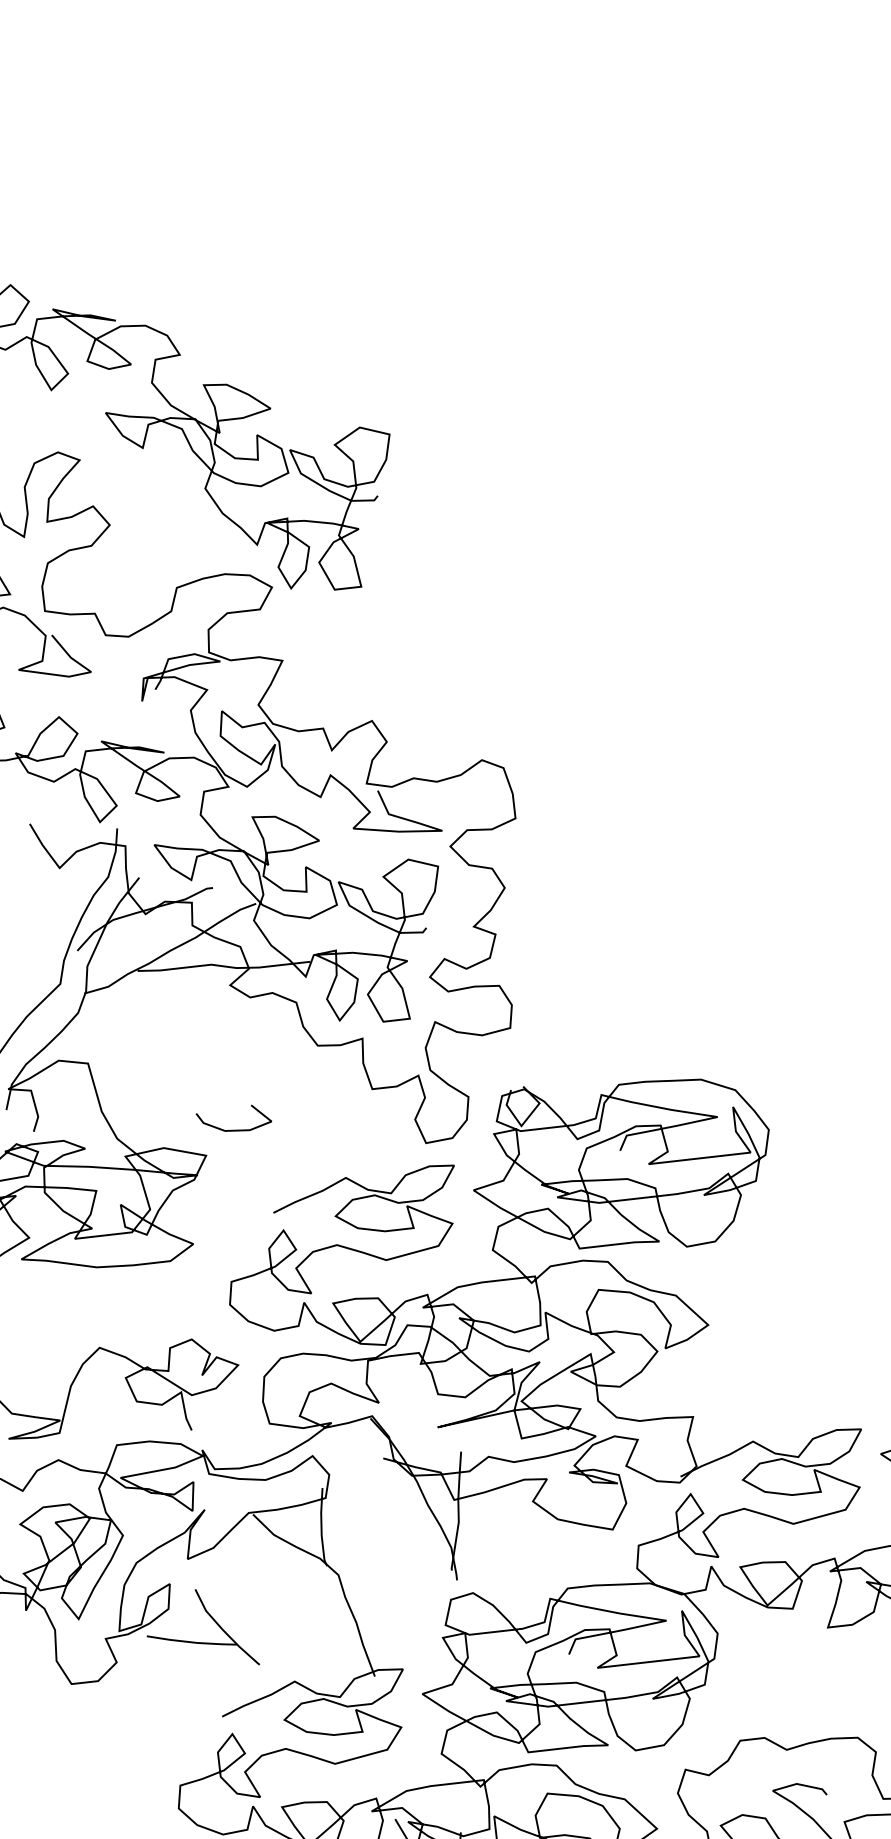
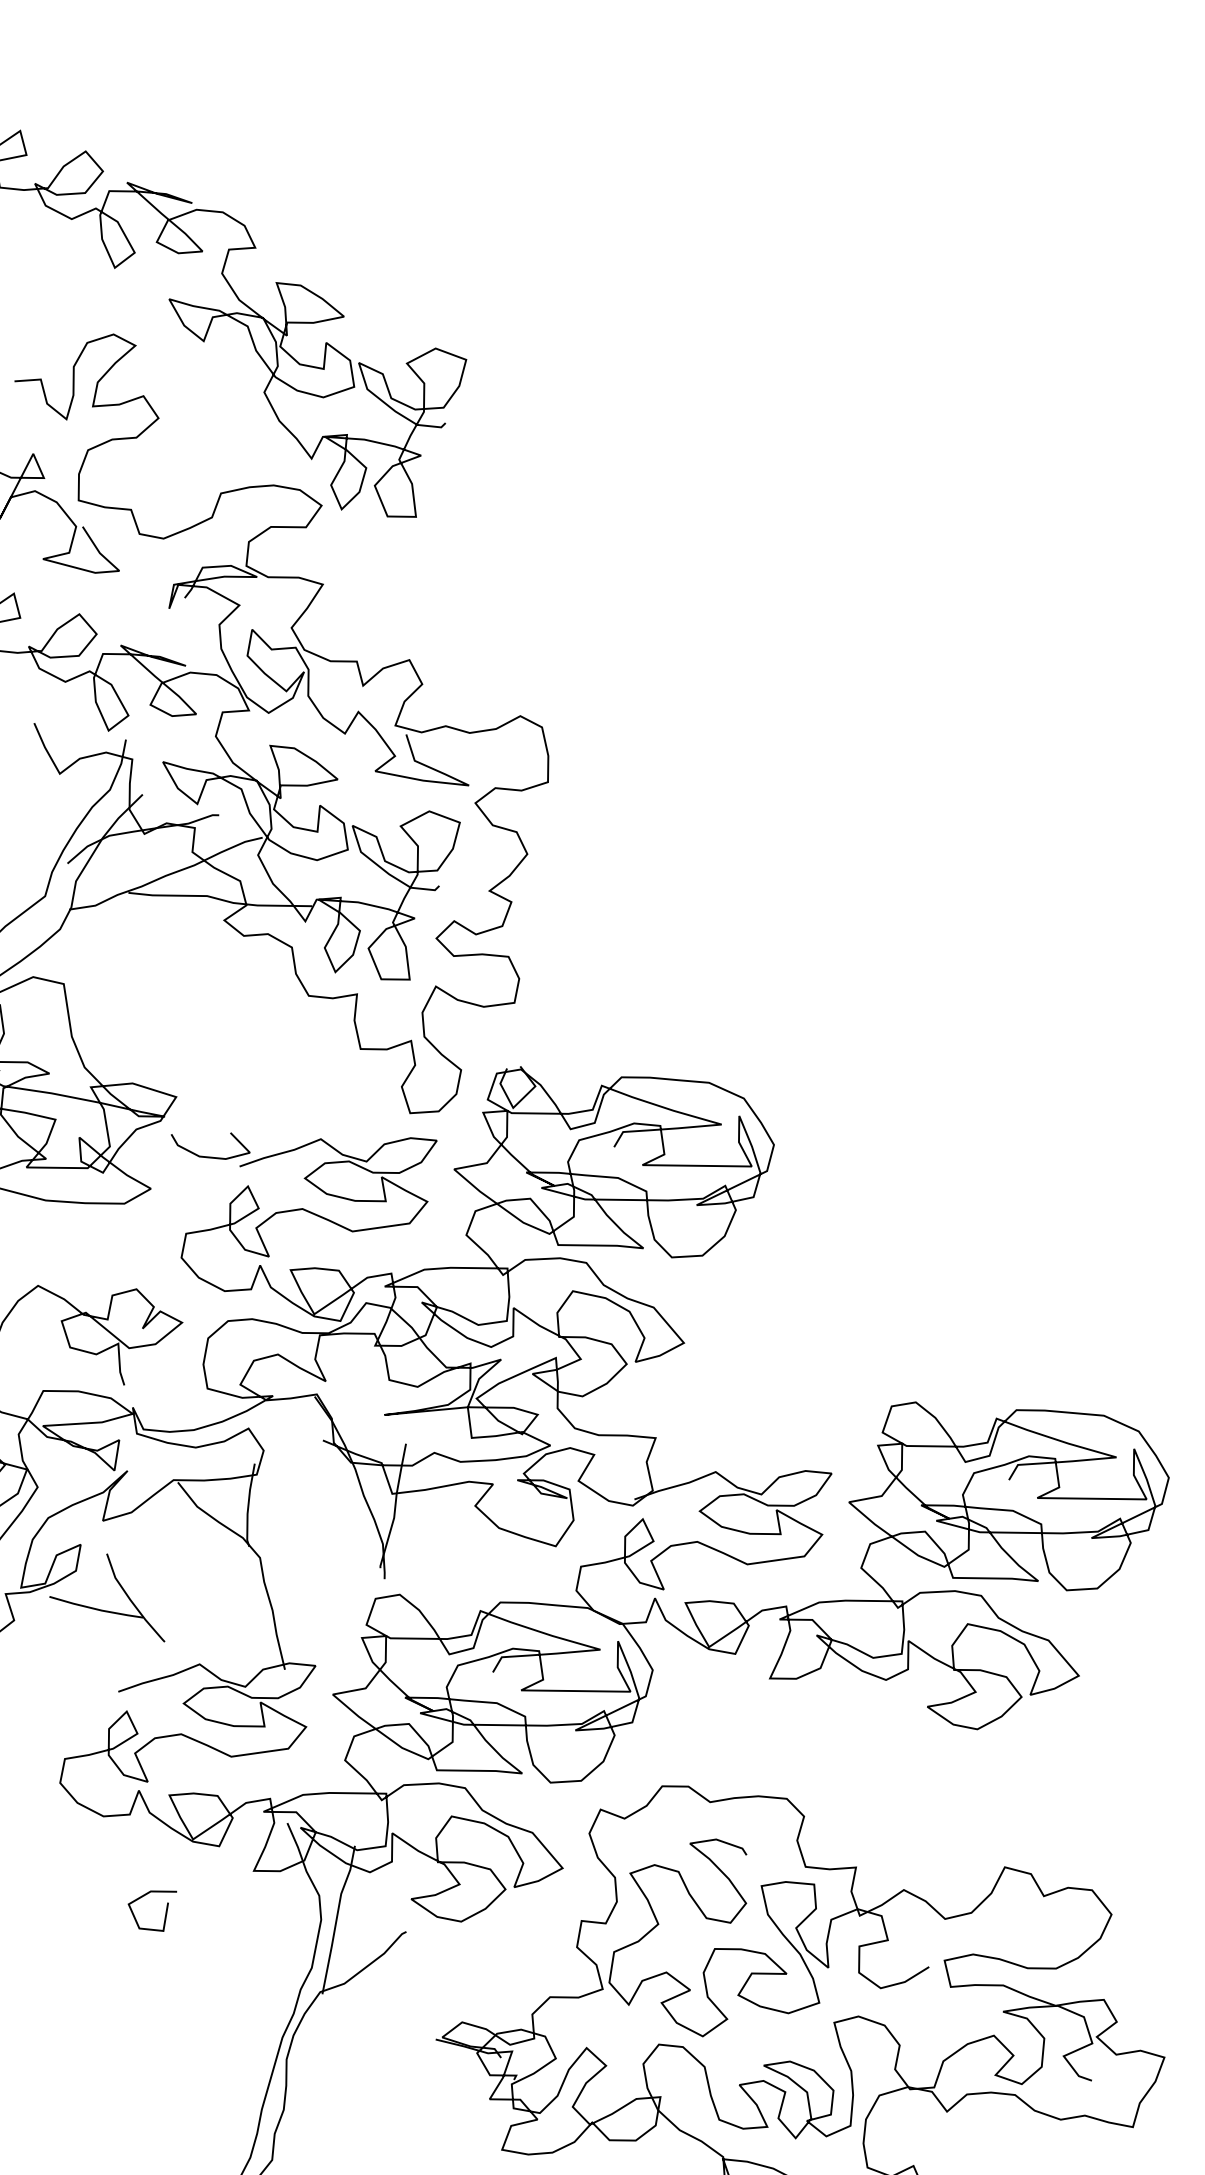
part: (235, 1129) -> (210, 1156), moved

